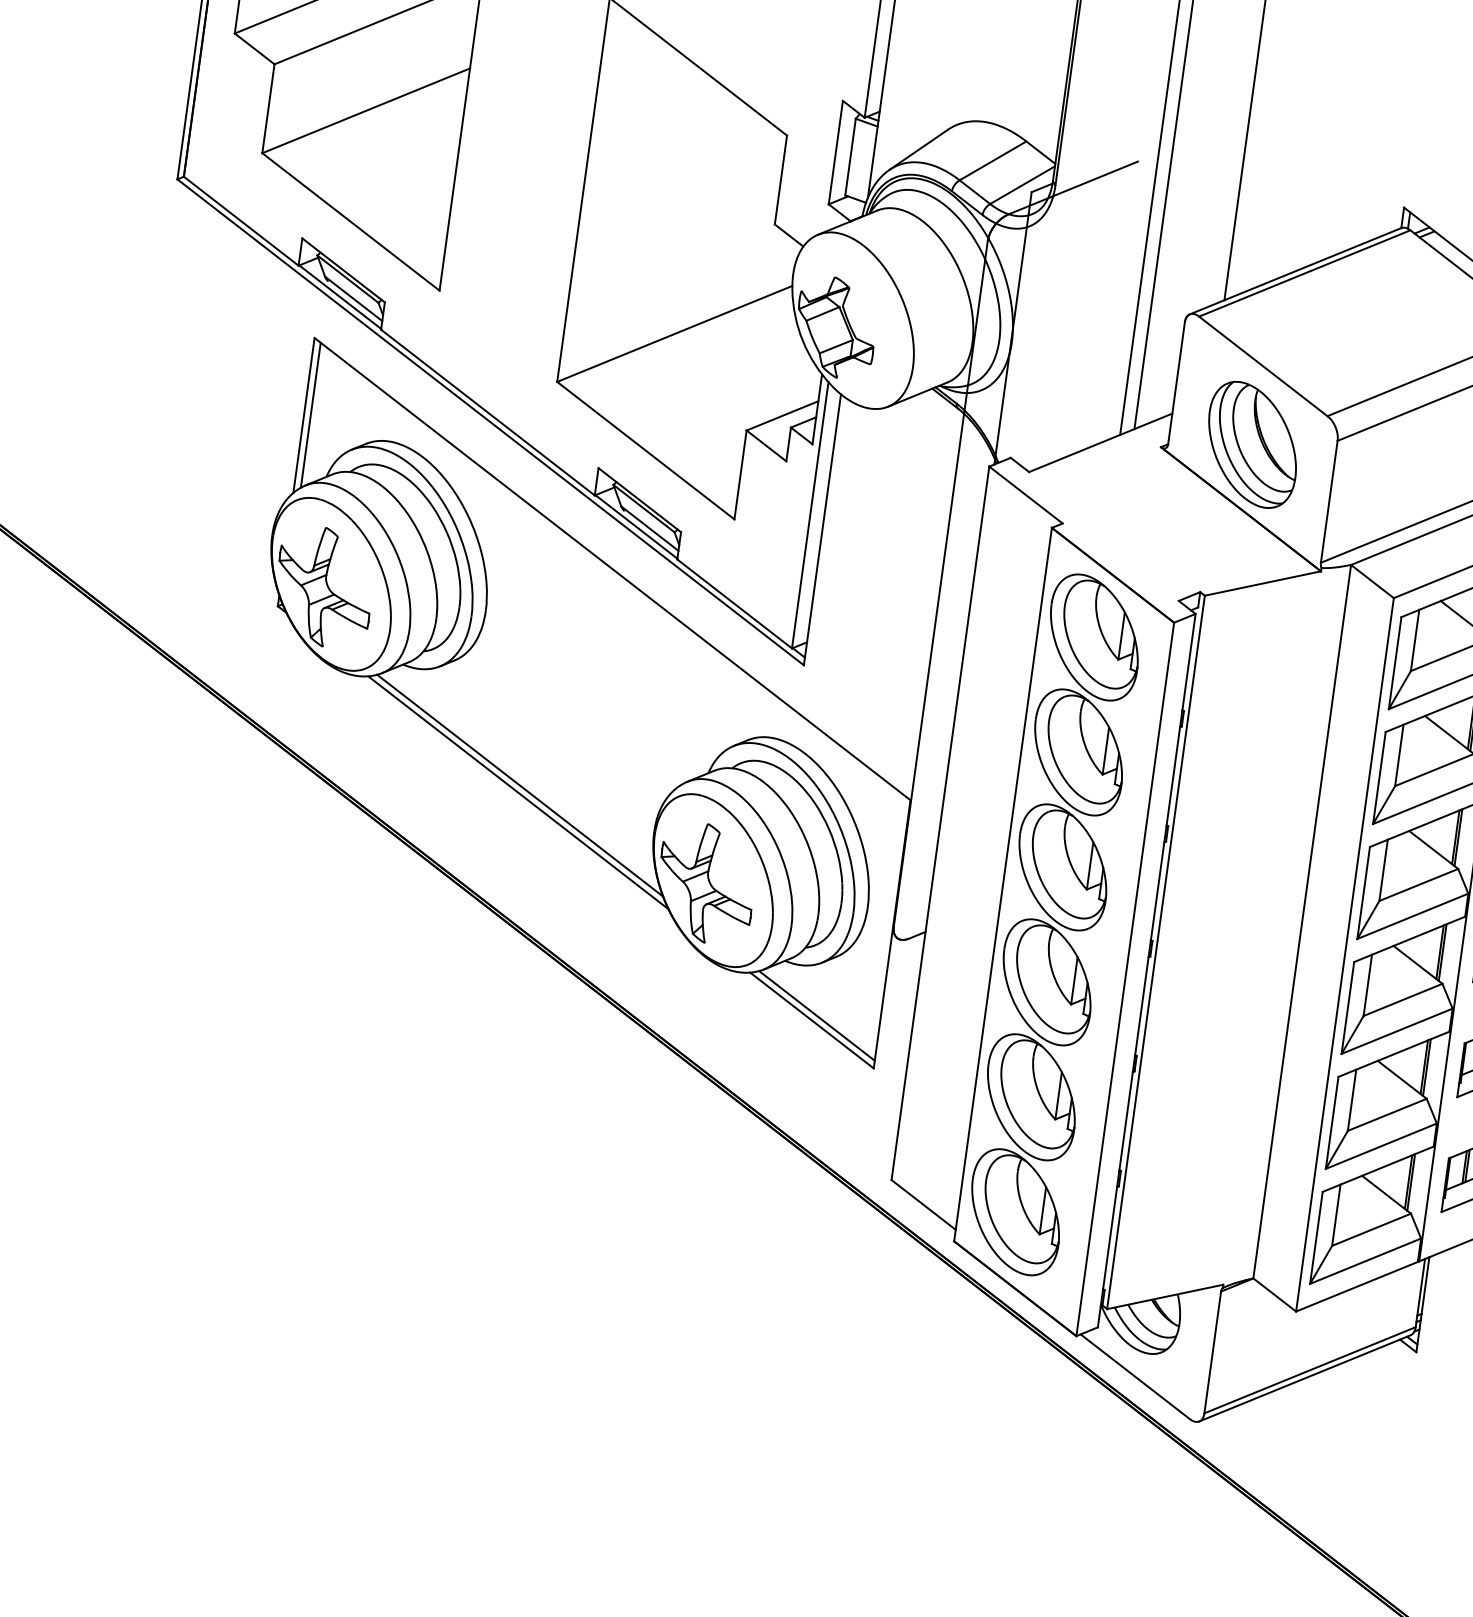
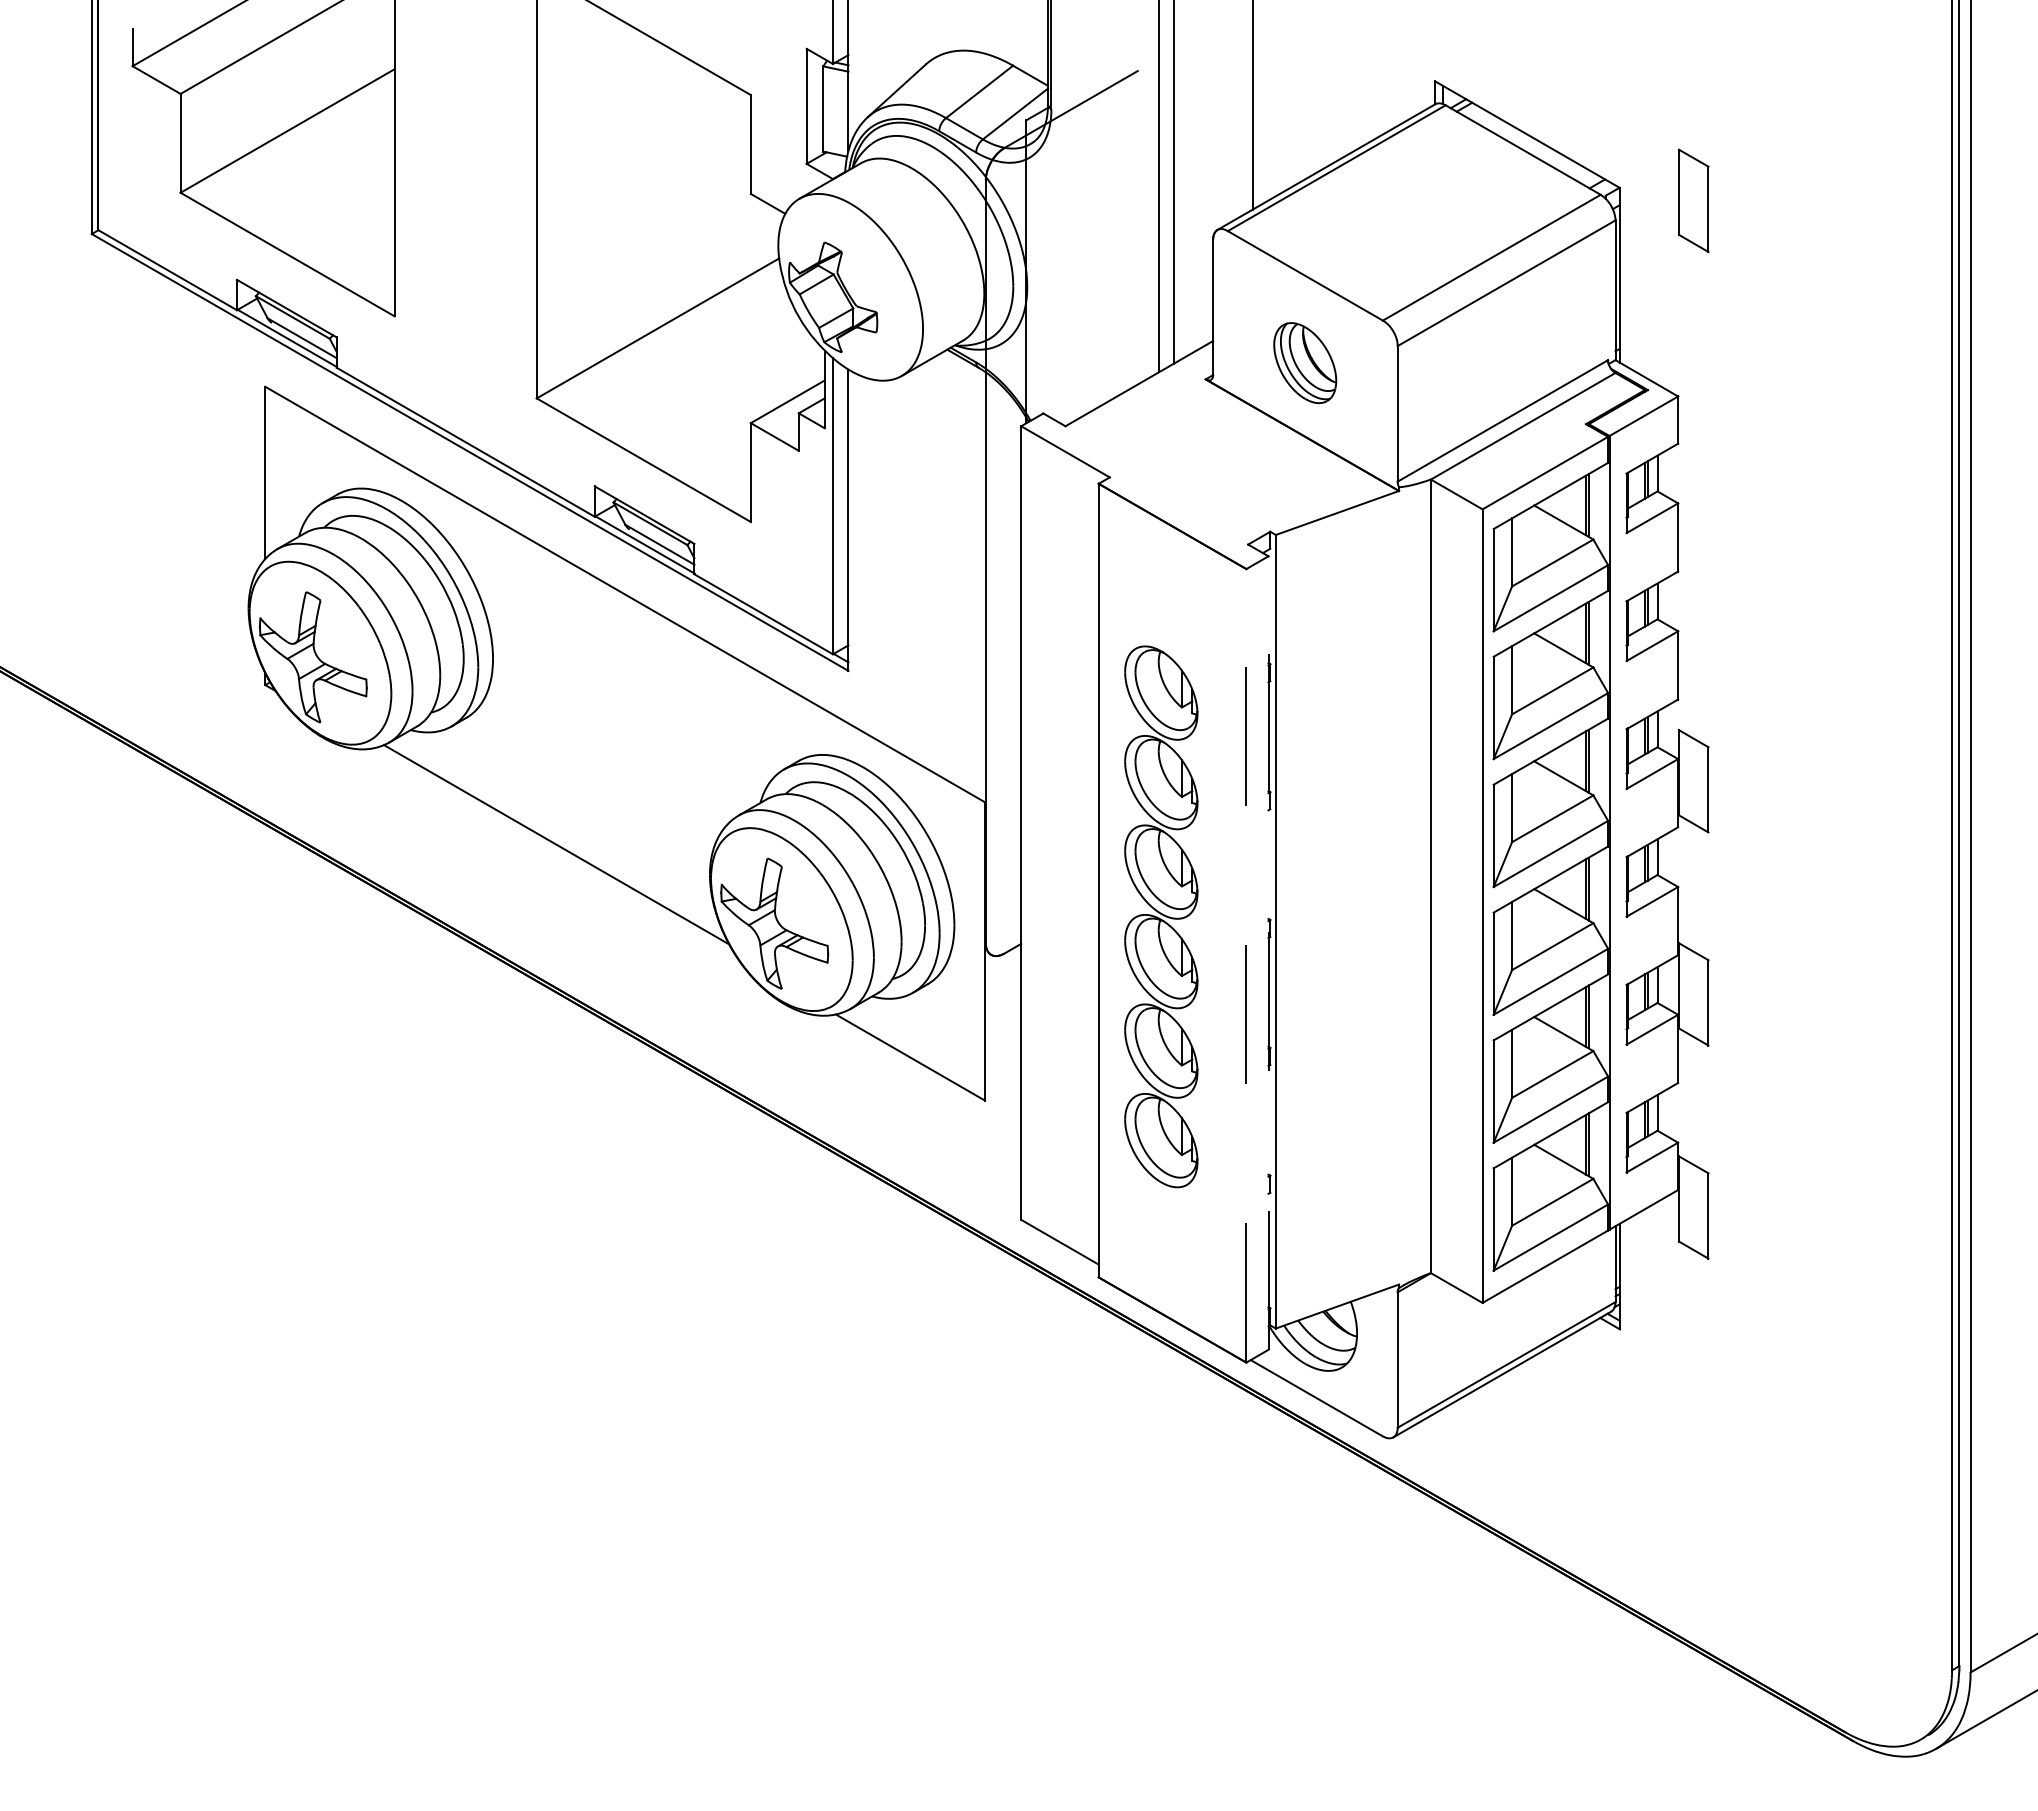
line: (310, 415) -> (272, 471), removed
part: (1251, 444) -> (1304, 362), size x0.6
line: (518, 792) -> (555, 852), removed
part: (1054, 924) -> (1160, 916), size x0.7
line: (1146, 971) -> (1268, 953), solid -> dashed
line: (1125, 979) -> (1246, 965), solid -> dashed
line: (817, 1015) -> (915, 1051), removed

